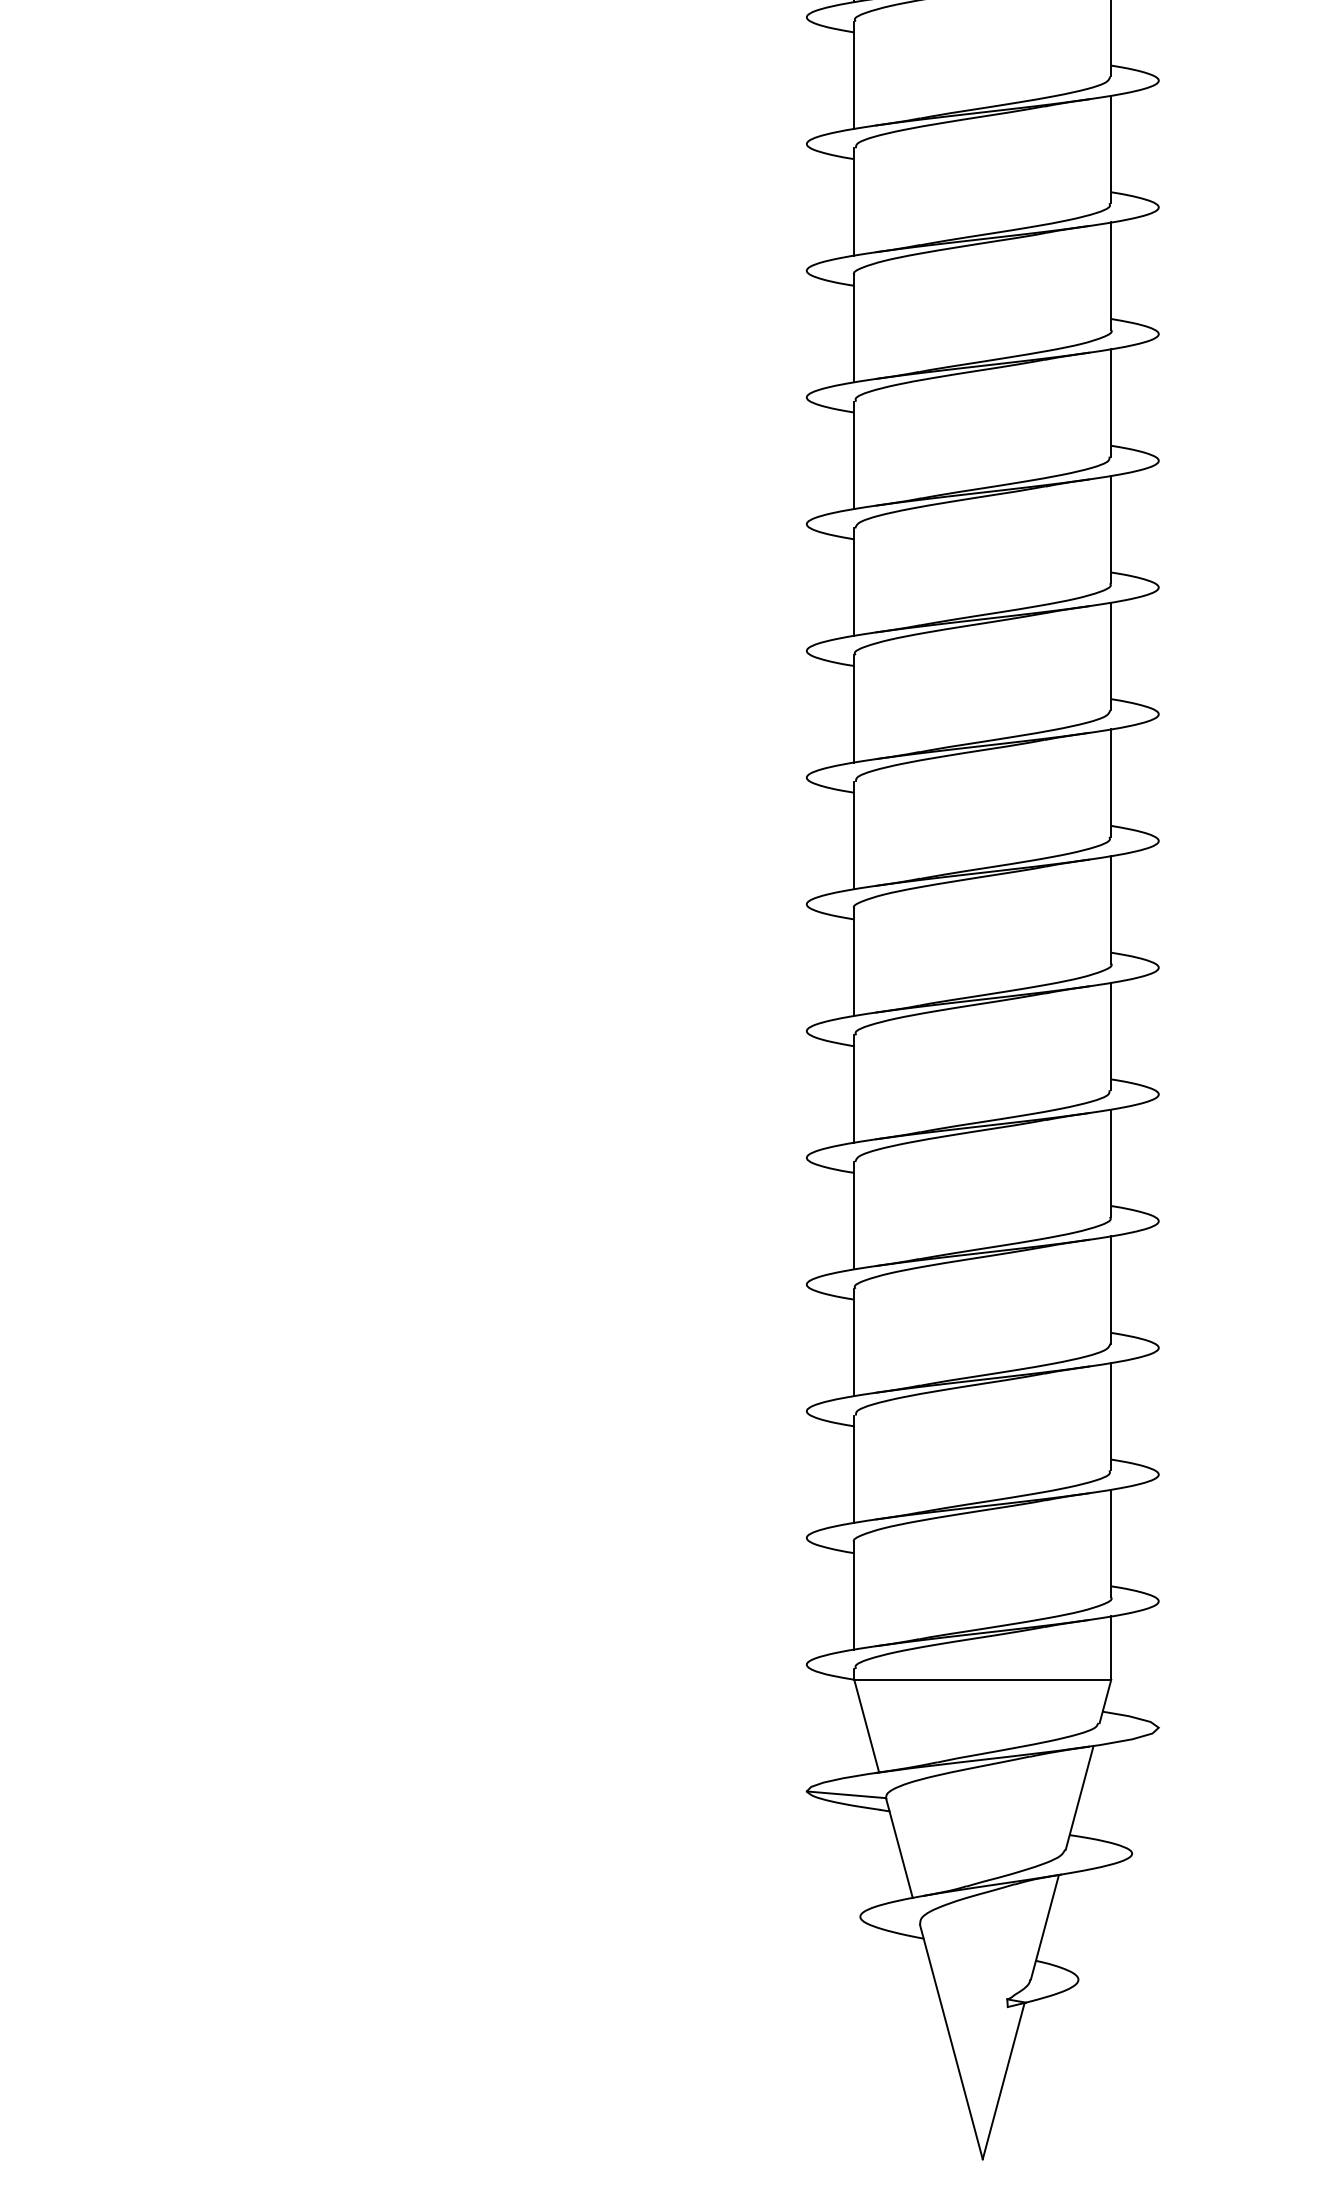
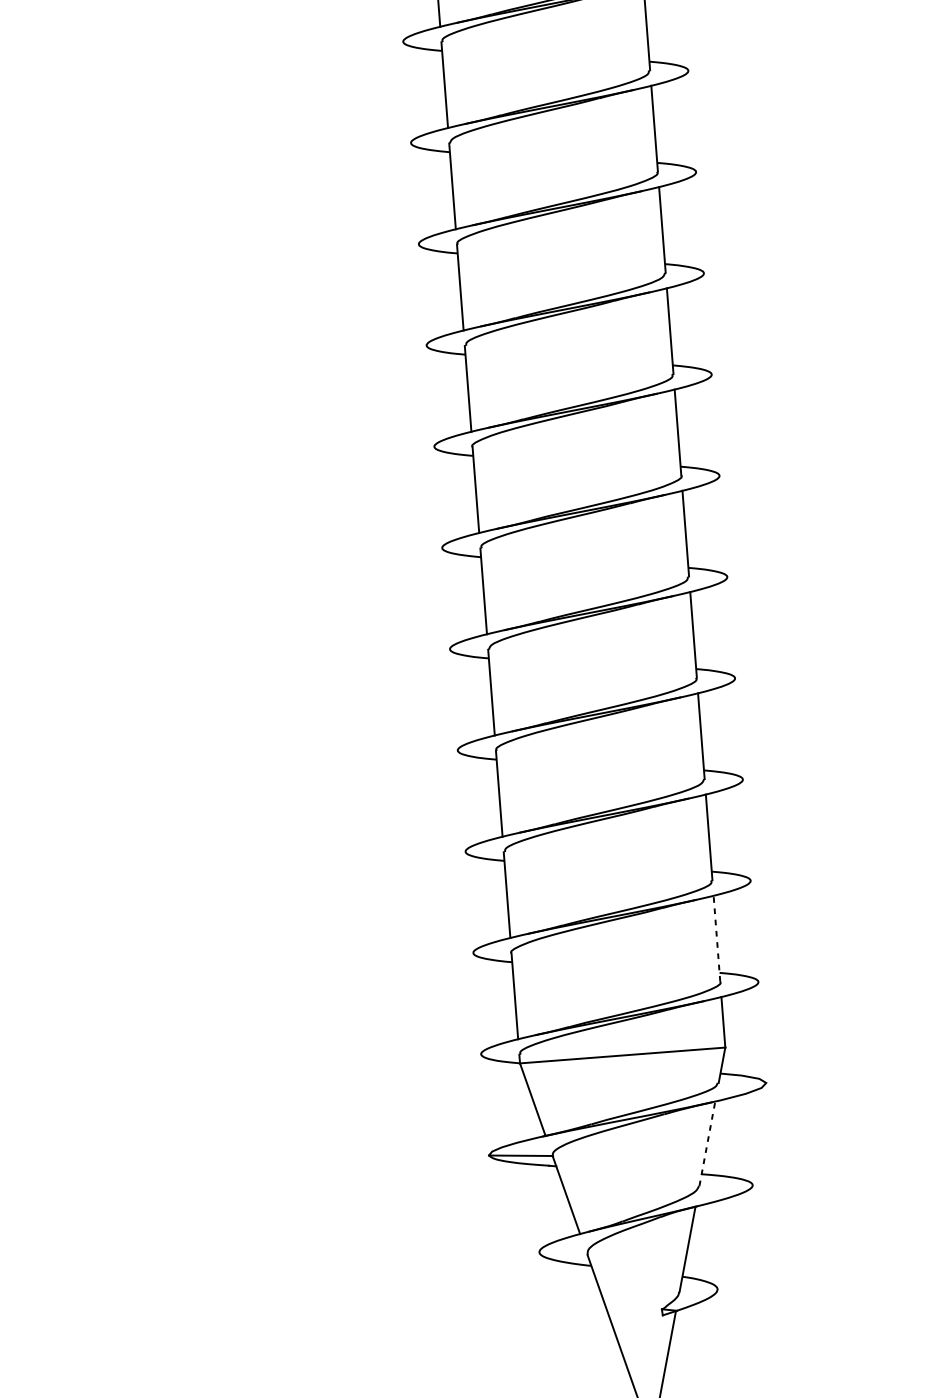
line: (1111, 1543) -> (717, 938), solid -> dashed
line: (1079, 1797) -> (707, 1143), solid -> dashed

